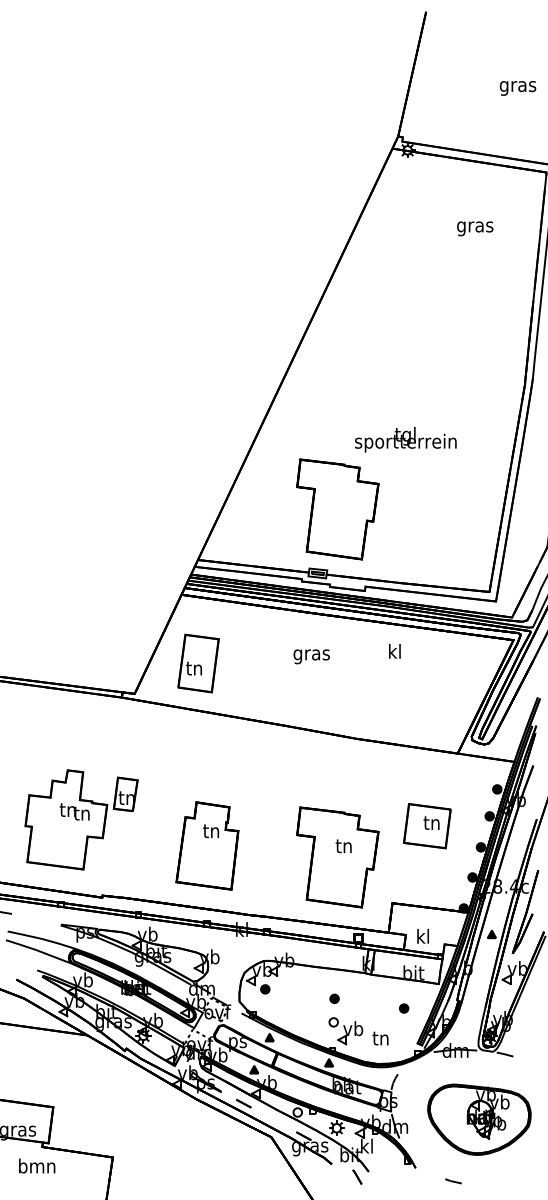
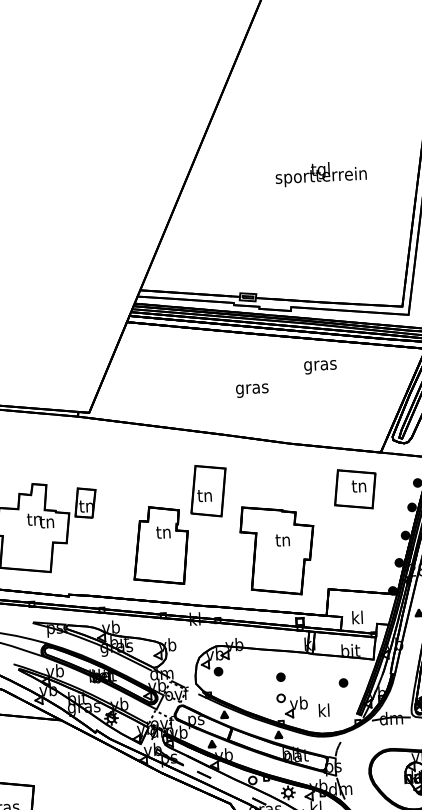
part: (337, 509) -> (262, 239), removed
text: (394, 652) -> (319, 364), kl -> gras
text: (311, 656) -> (252, 390), moved
part: (198, 663) -> (208, 491), moved
part: (427, 826) -> (355, 489), moved
text: (380, 1037) -> (323, 709), tn -> kl

